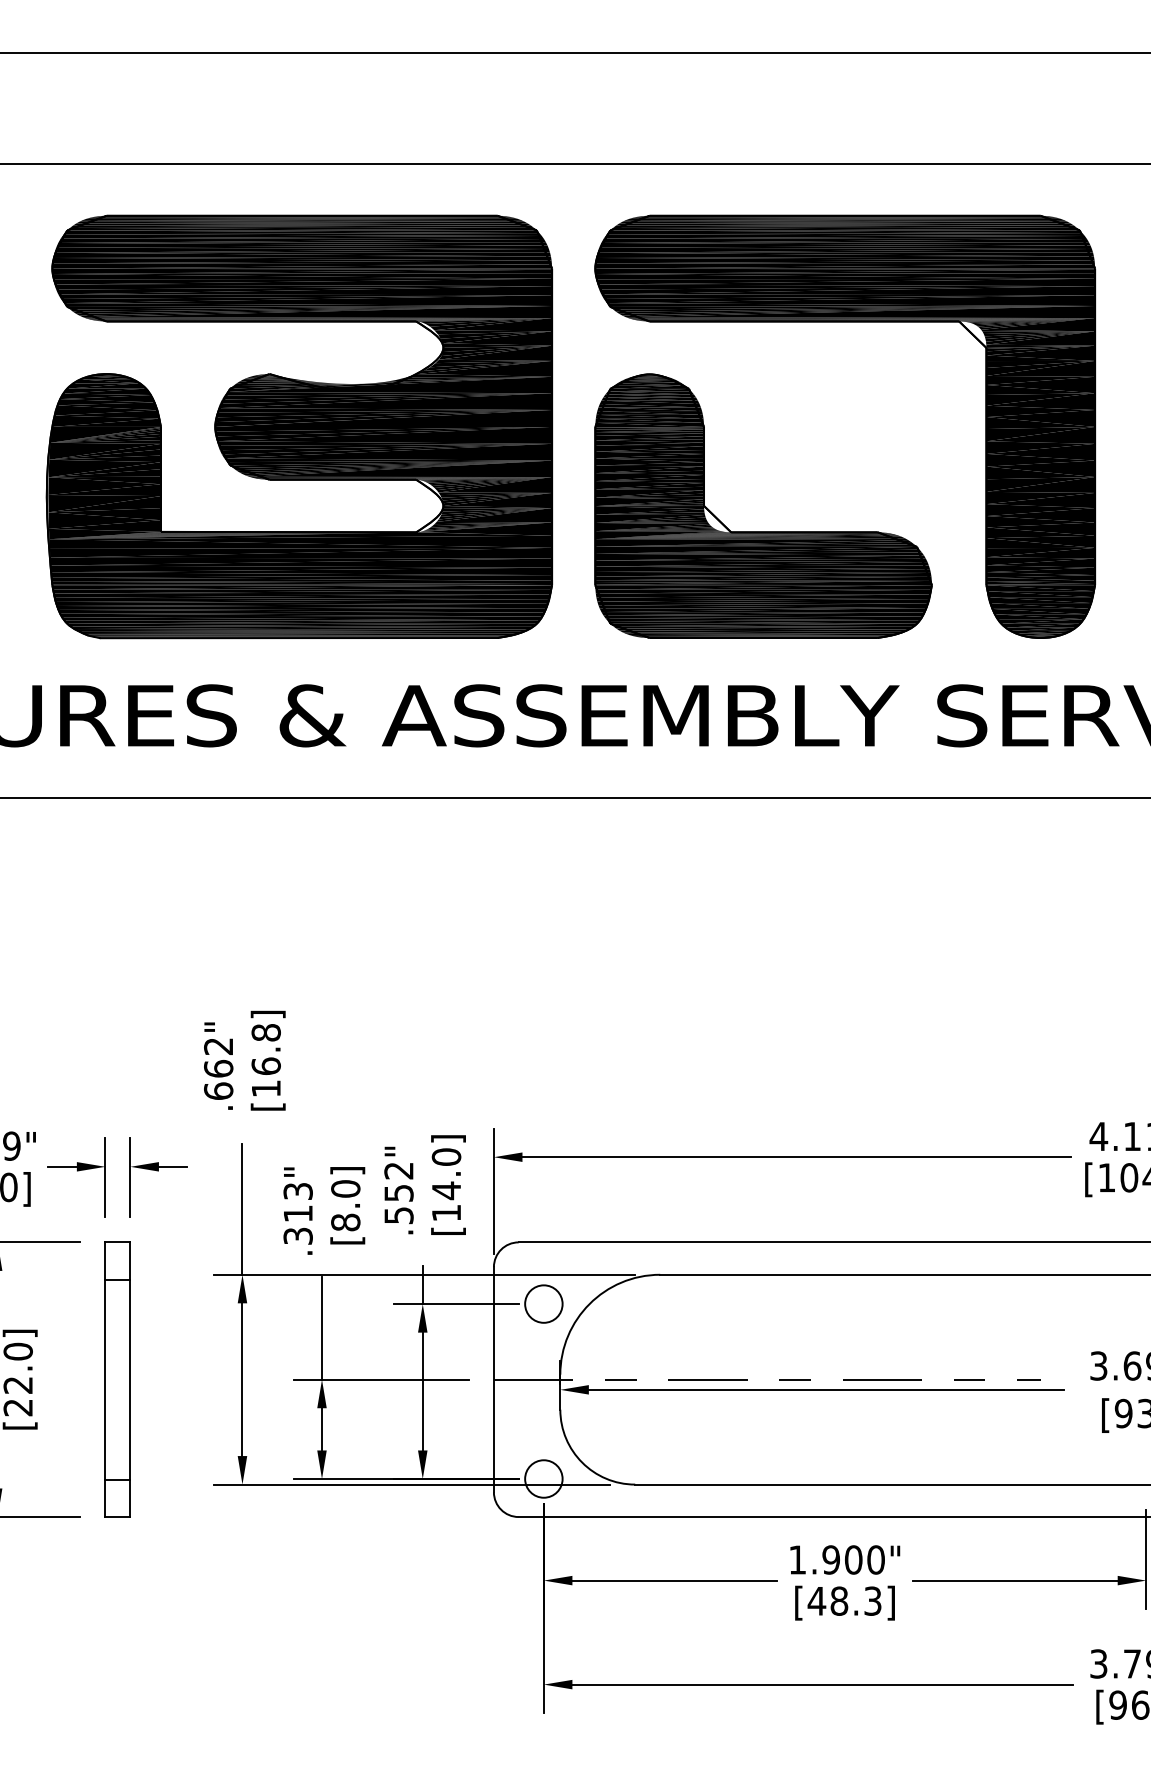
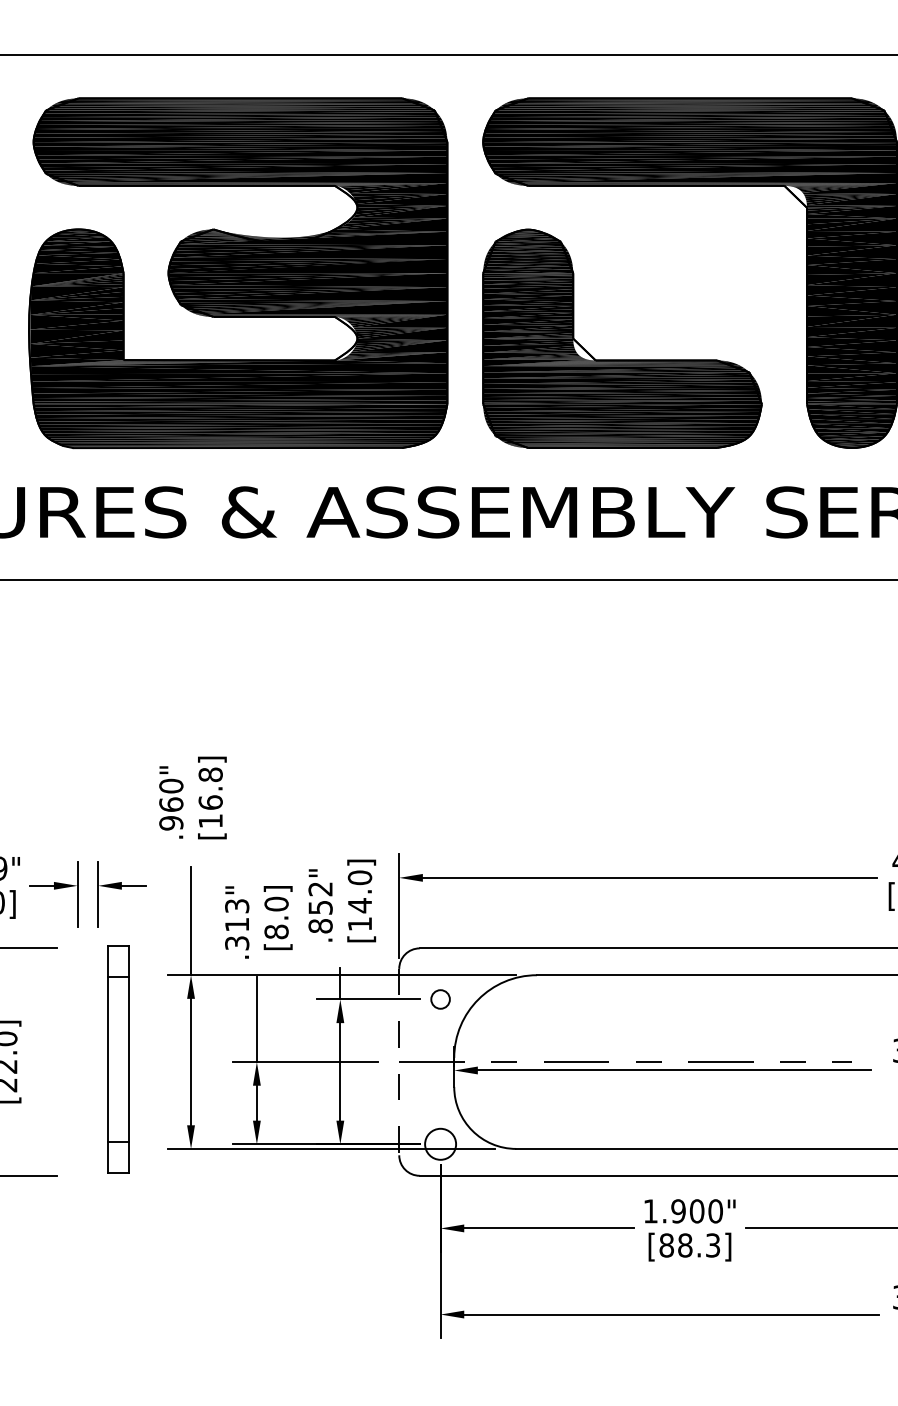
text: (218, 1068) -> (171, 804), .662" -> .960"
text: (398, 1215) -> (320, 926), .552" -> .852"
circle: (543, 1303) -> (440, 998), size x0.6
part: (117, 1379) -> (118, 1059), moved
line: (493, 1379) -> (398, 1061), solid -> dashed
text: (816, 1600) -> (666, 1244), [48.3] -> [88.3]

